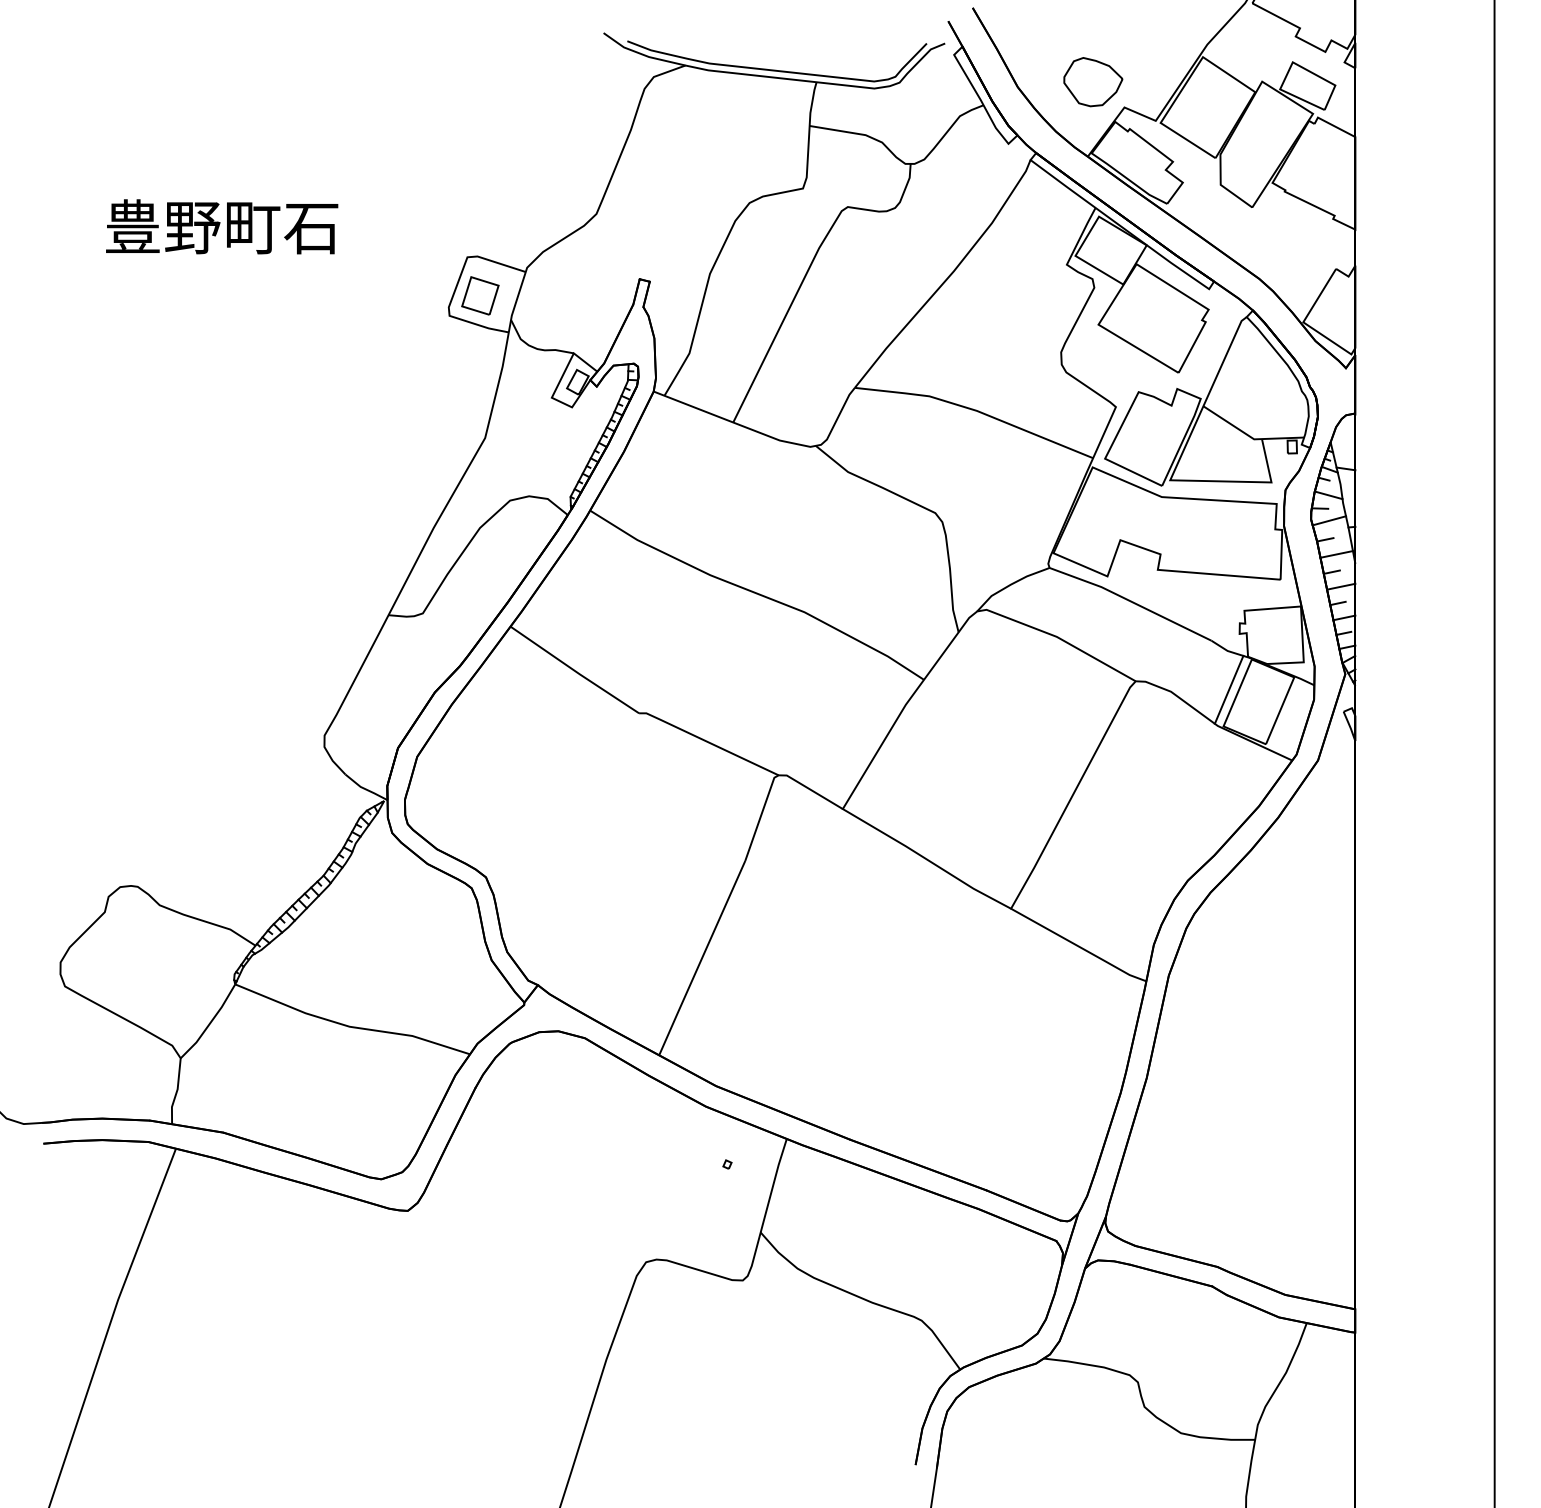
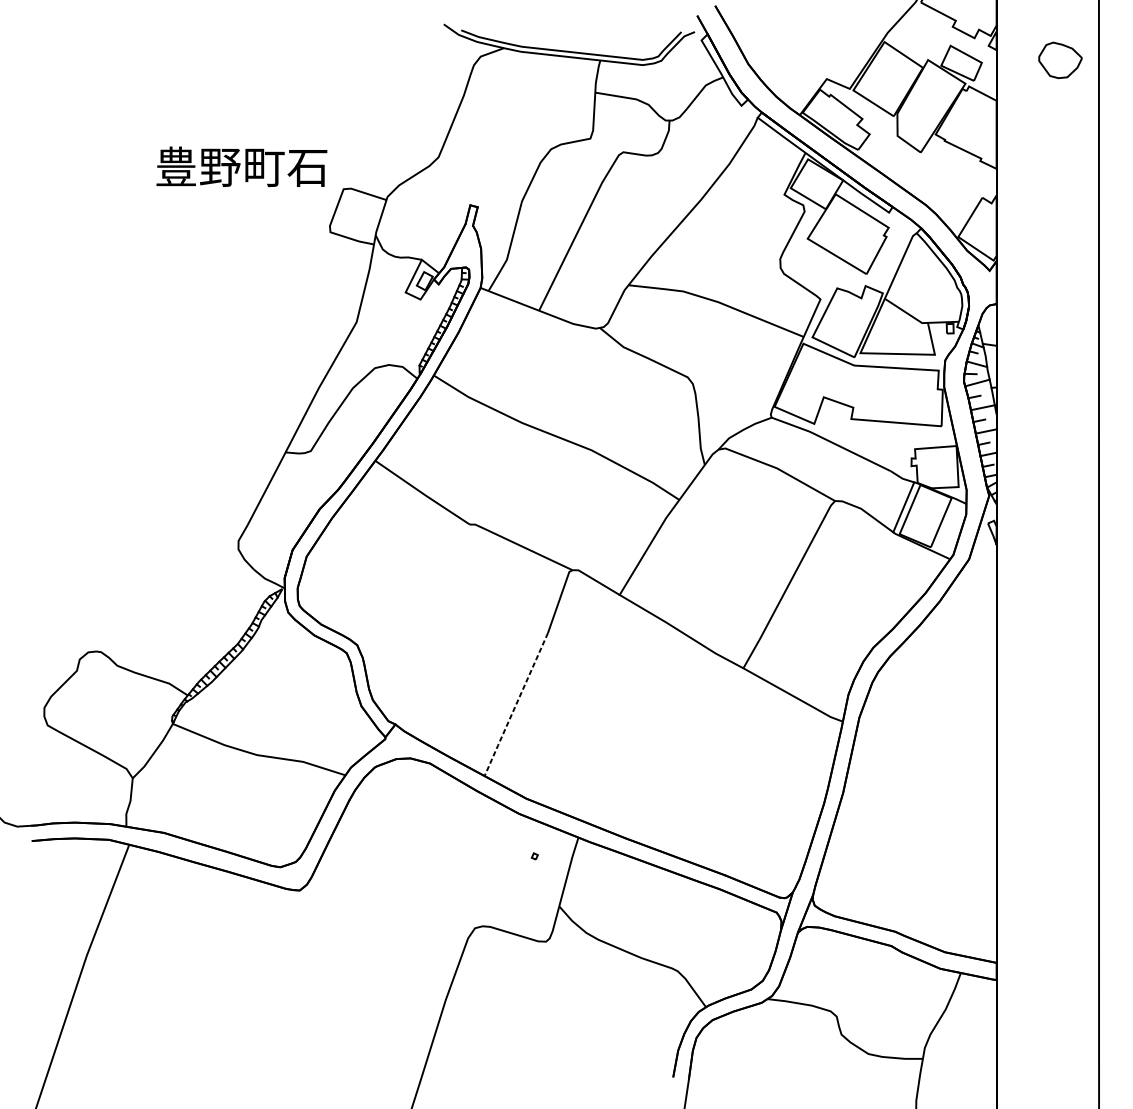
part: (1093, 82) -> (1060, 60), moved
text: (222, 226) -> (242, 166), moved
part: (480, 295) -> (353, 217), removed
line: (701, 959) -> (515, 705), solid -> dashed

